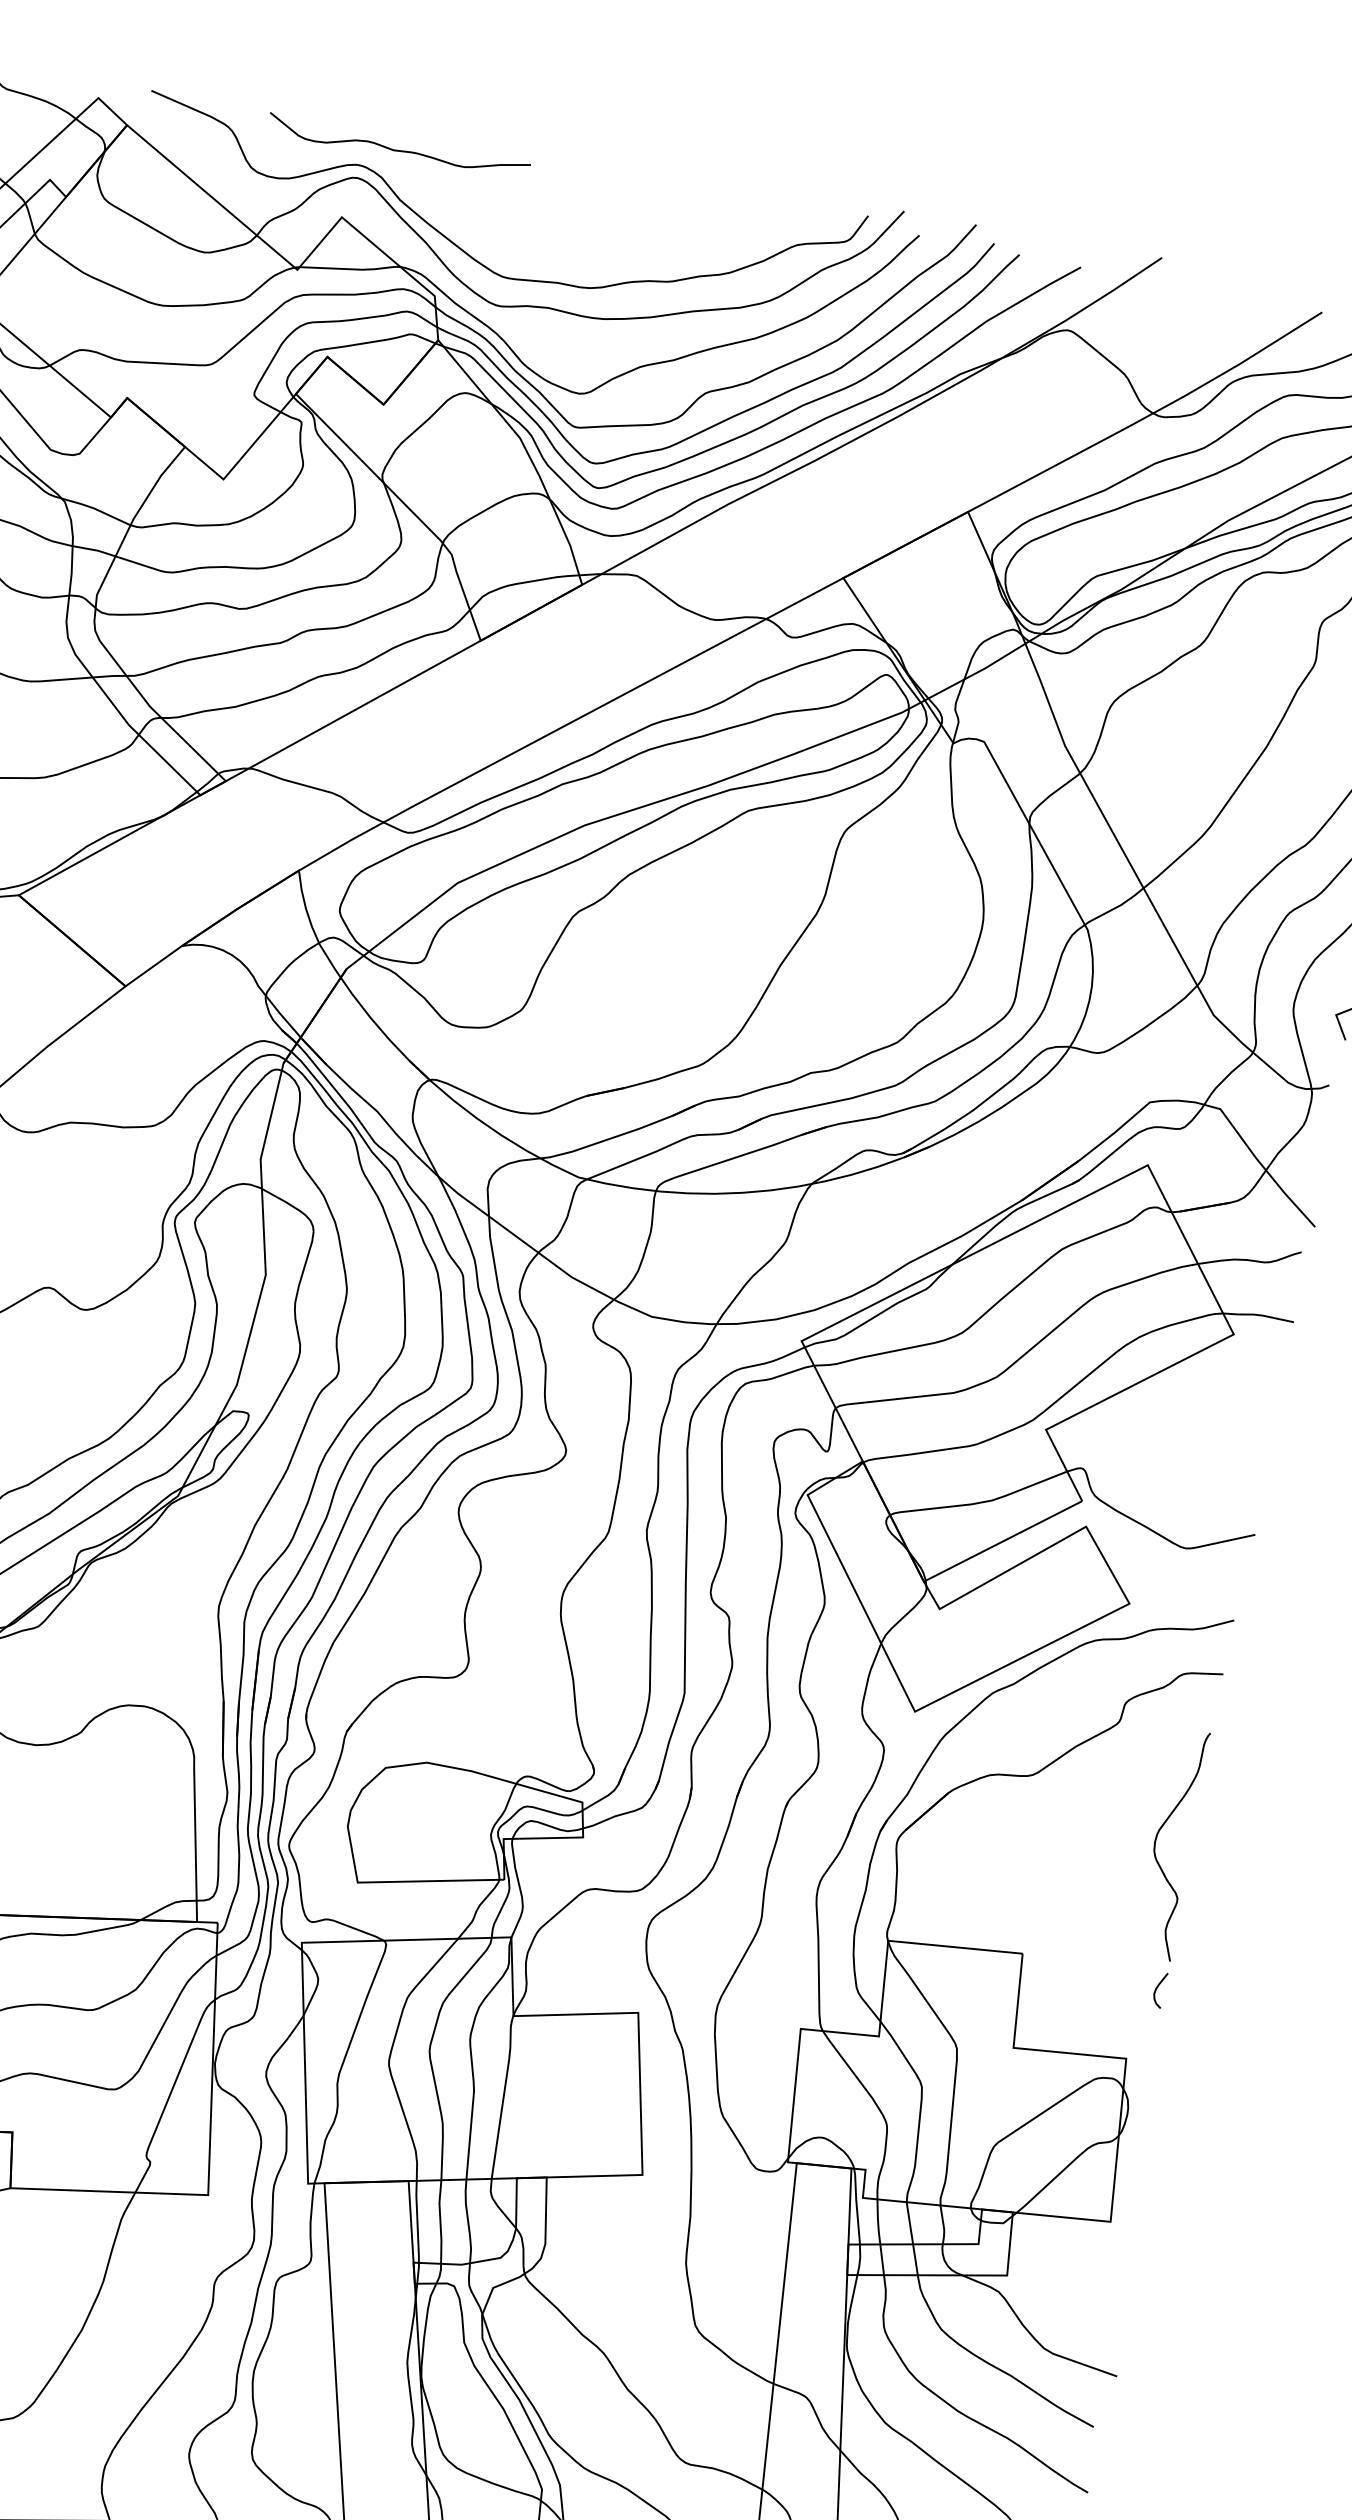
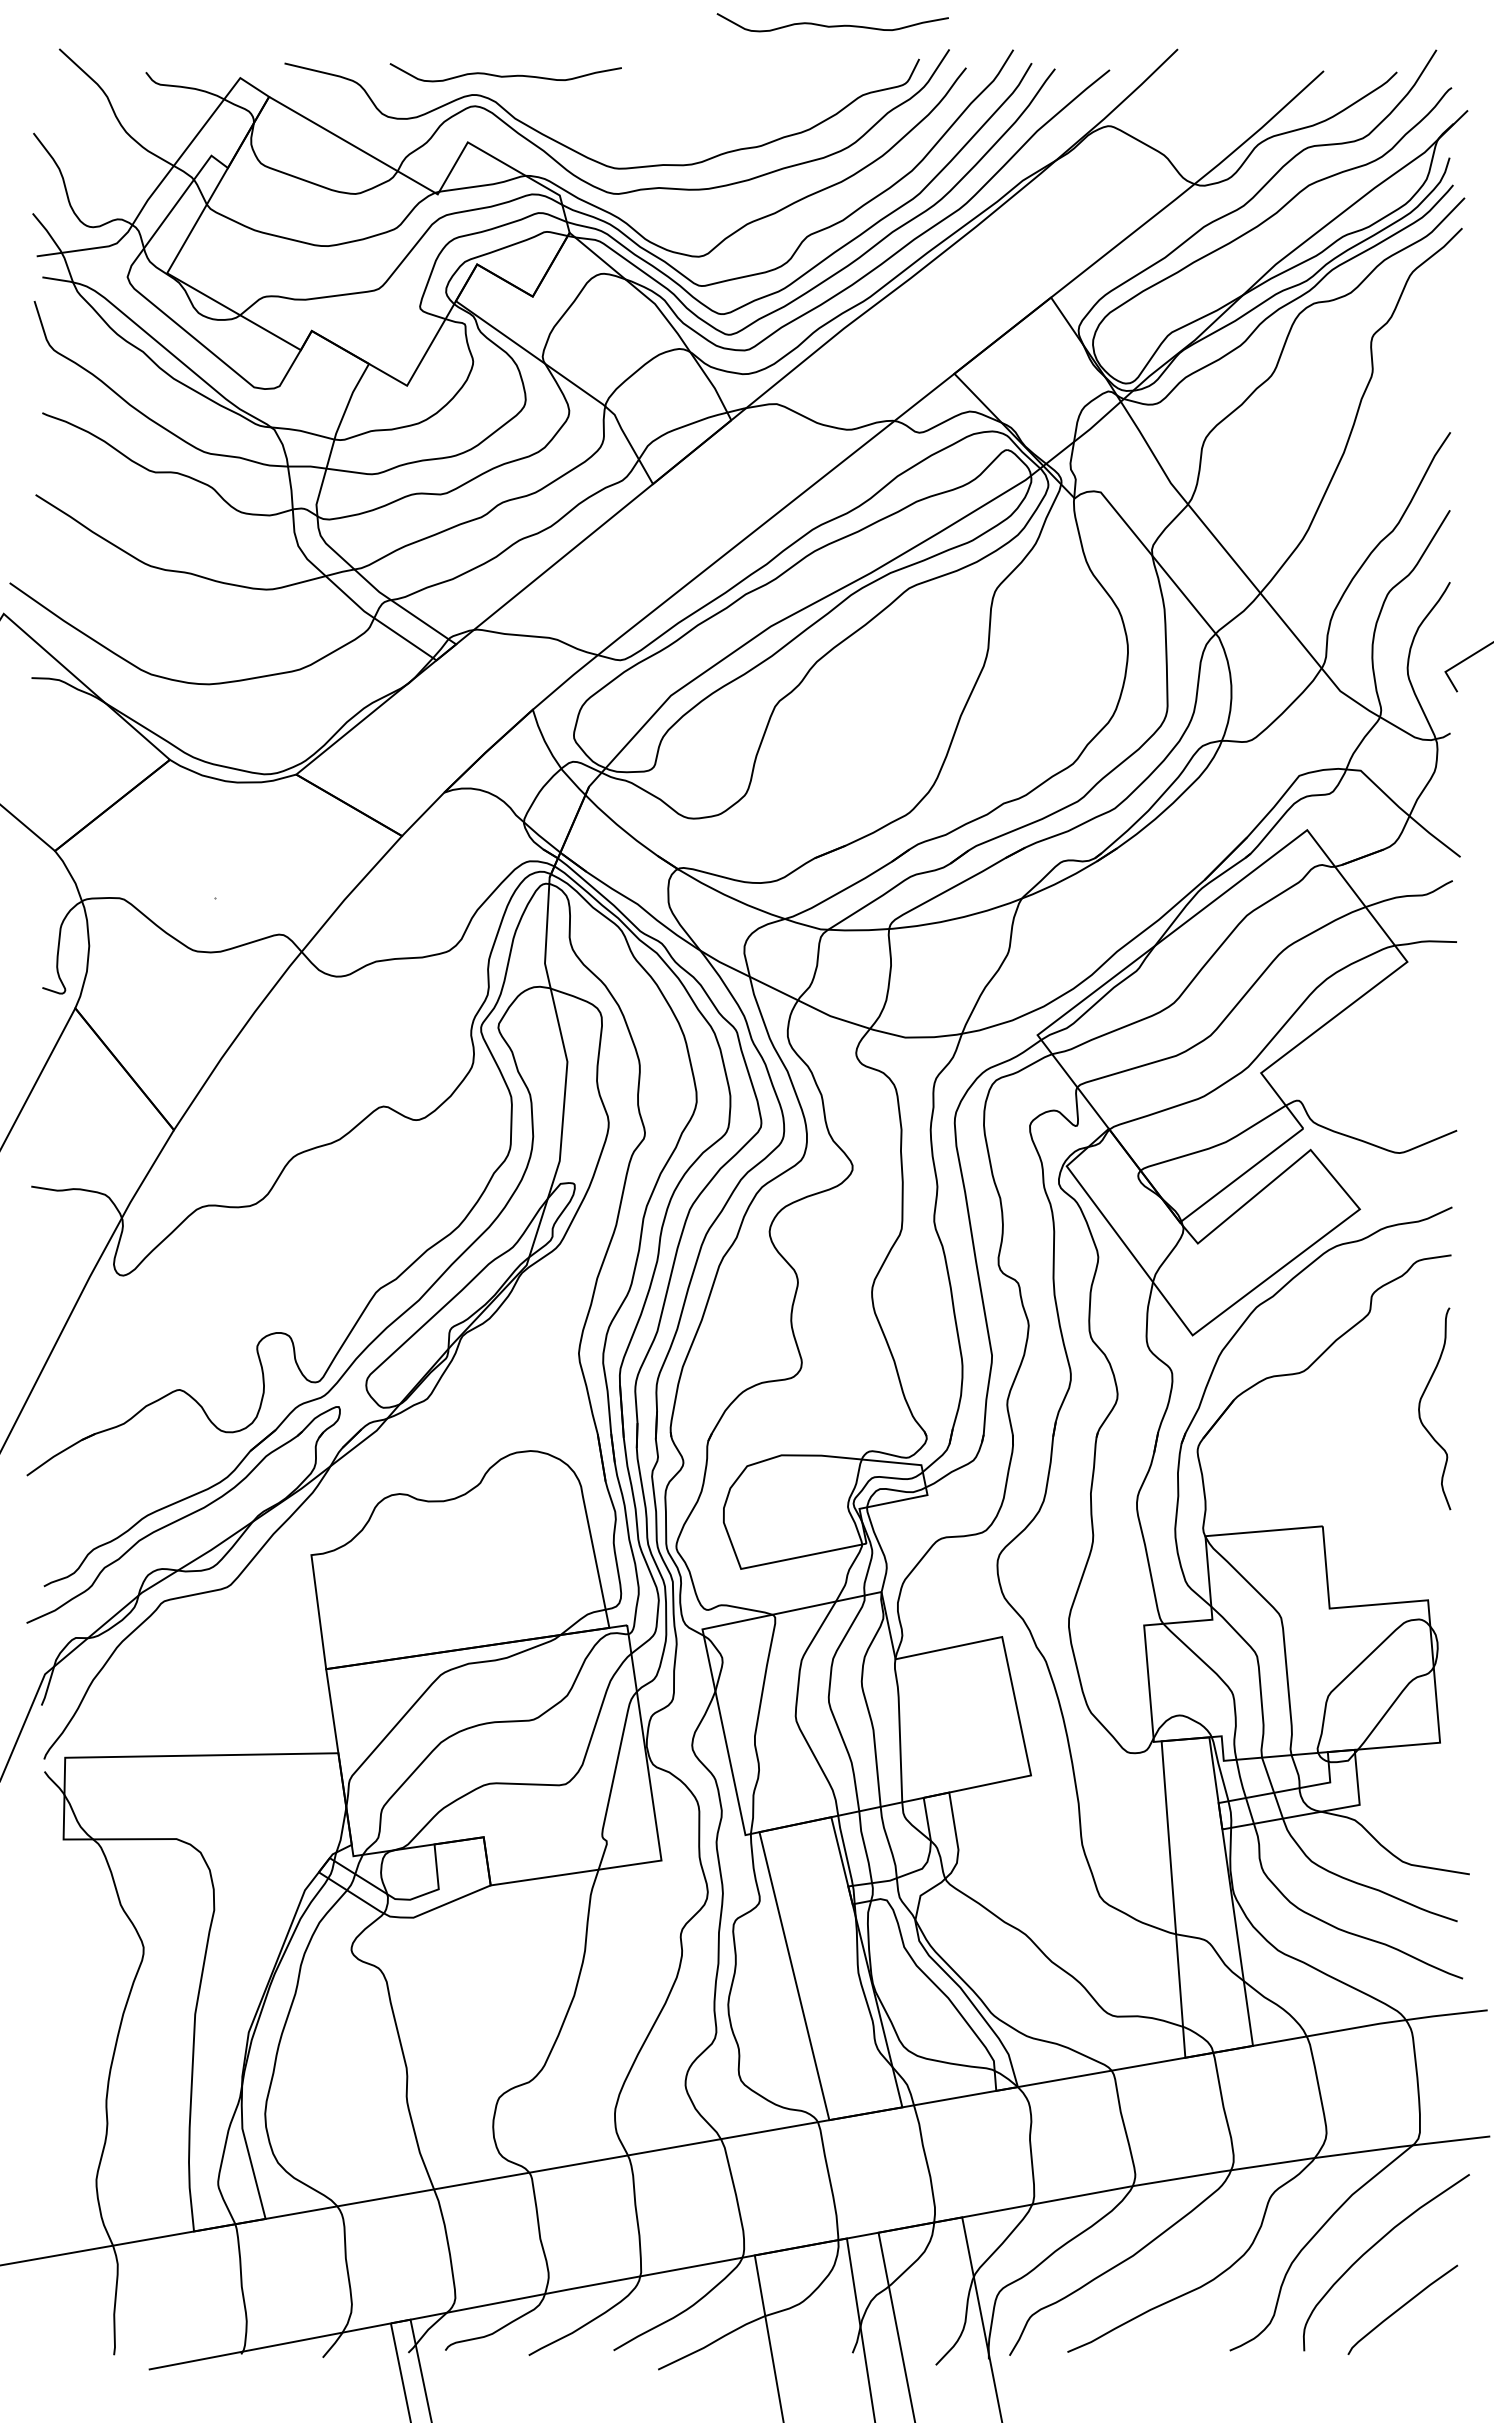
curve: (777, 160) -> (832, 25), added
curve: (1158, 1987) -> (1444, 1534), removed

